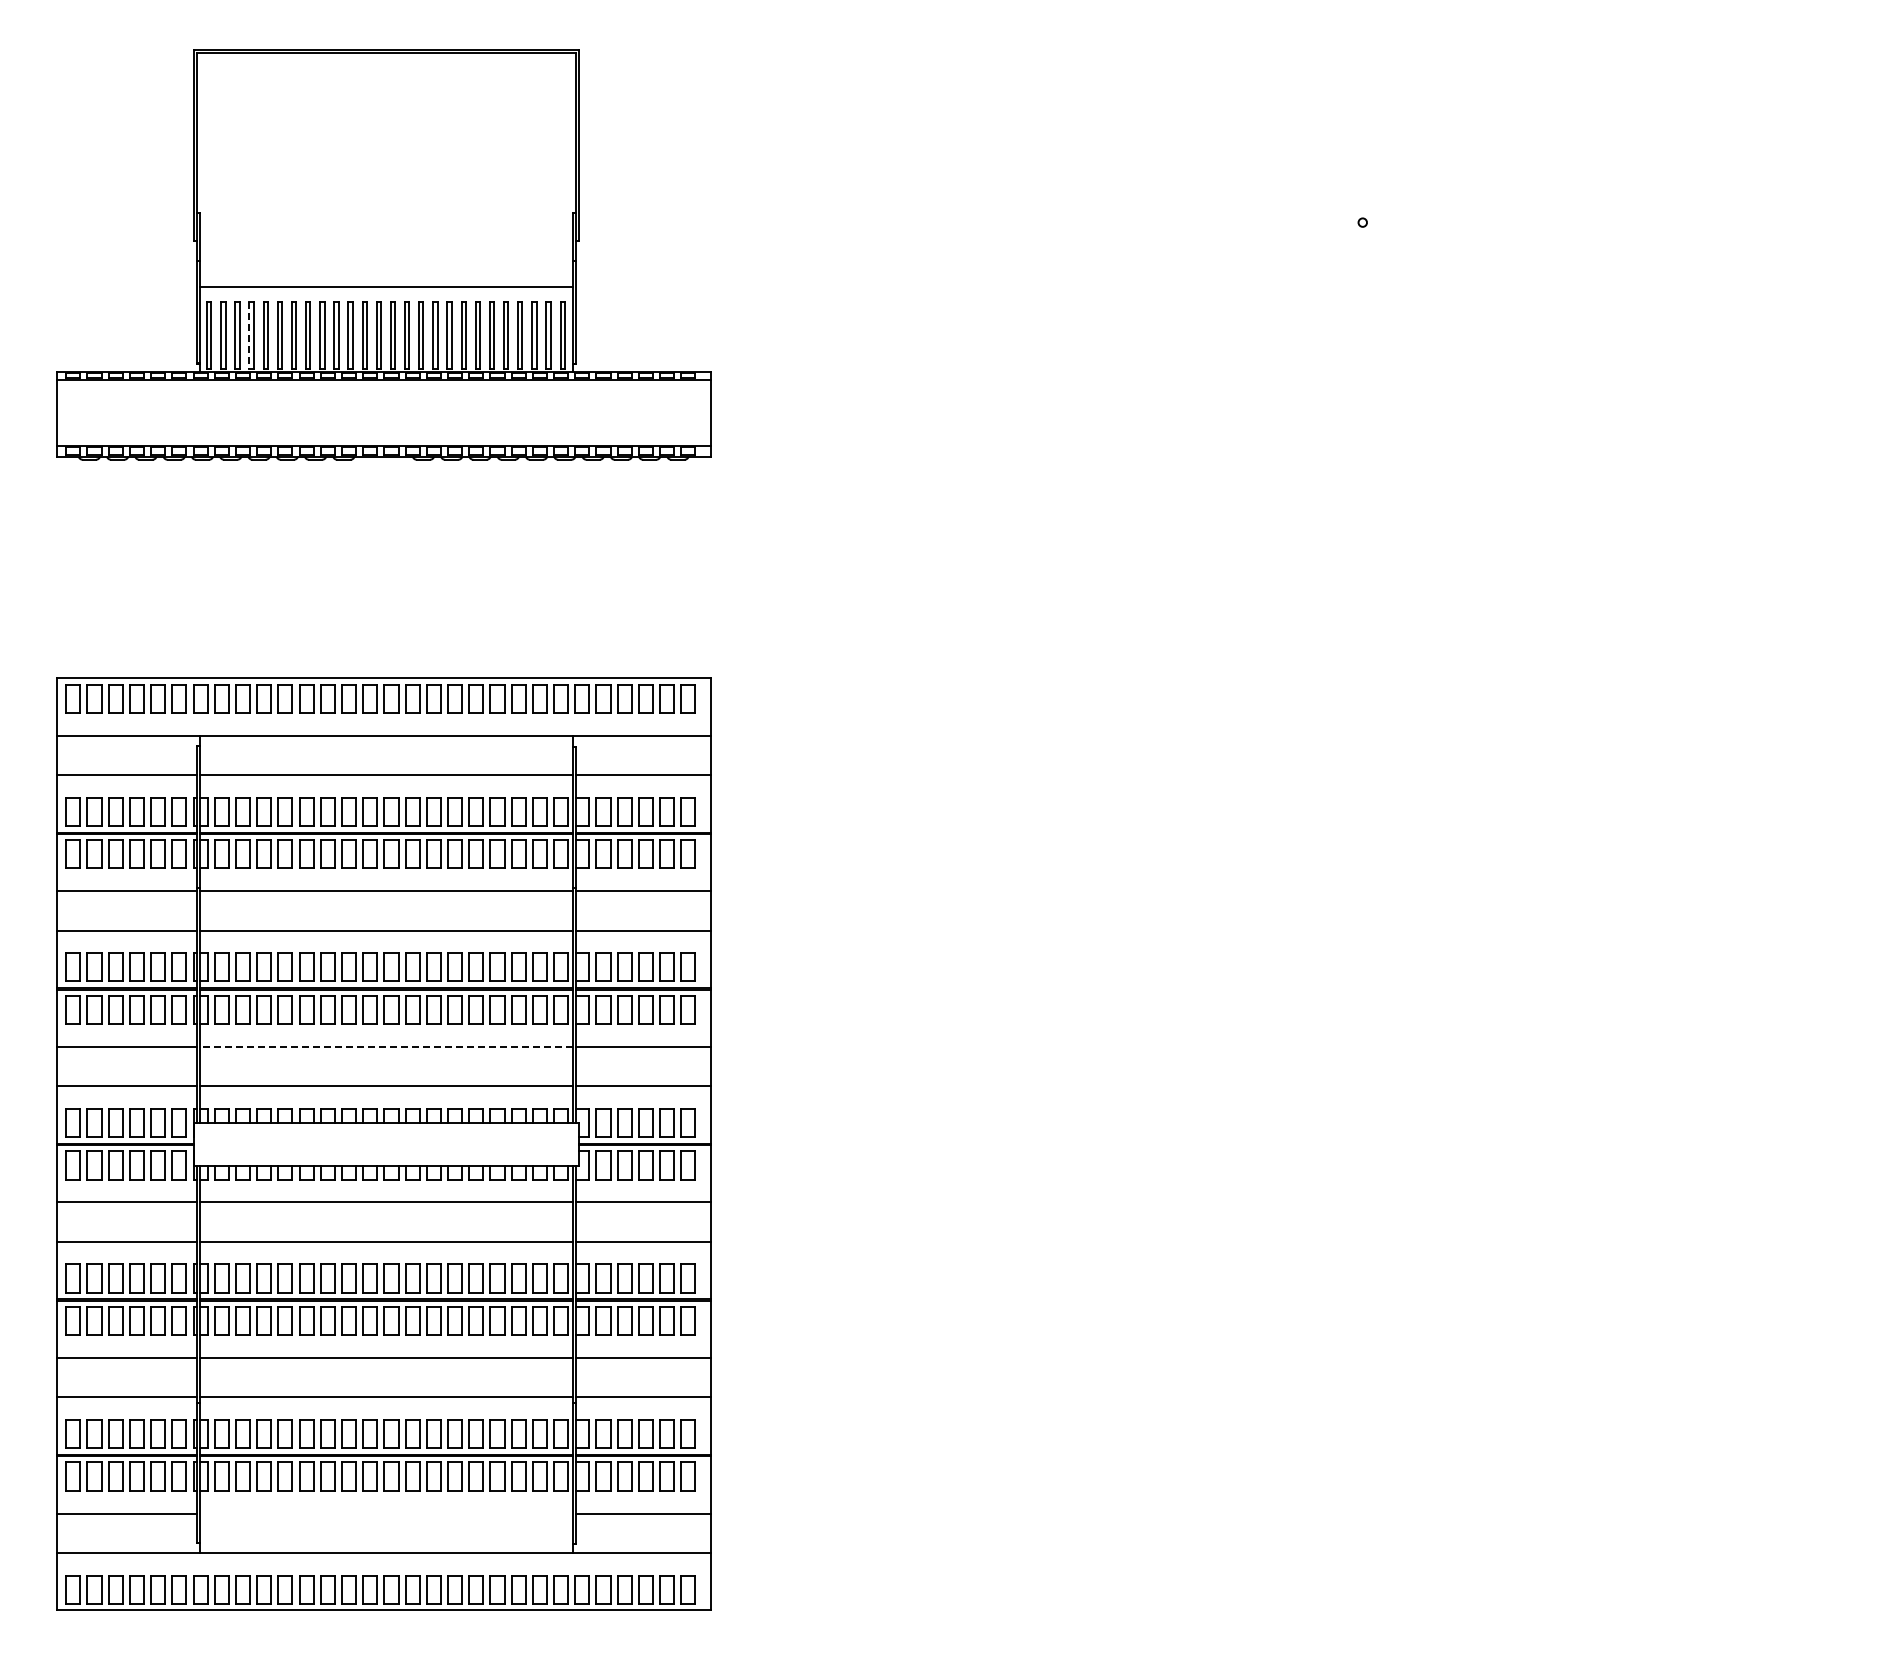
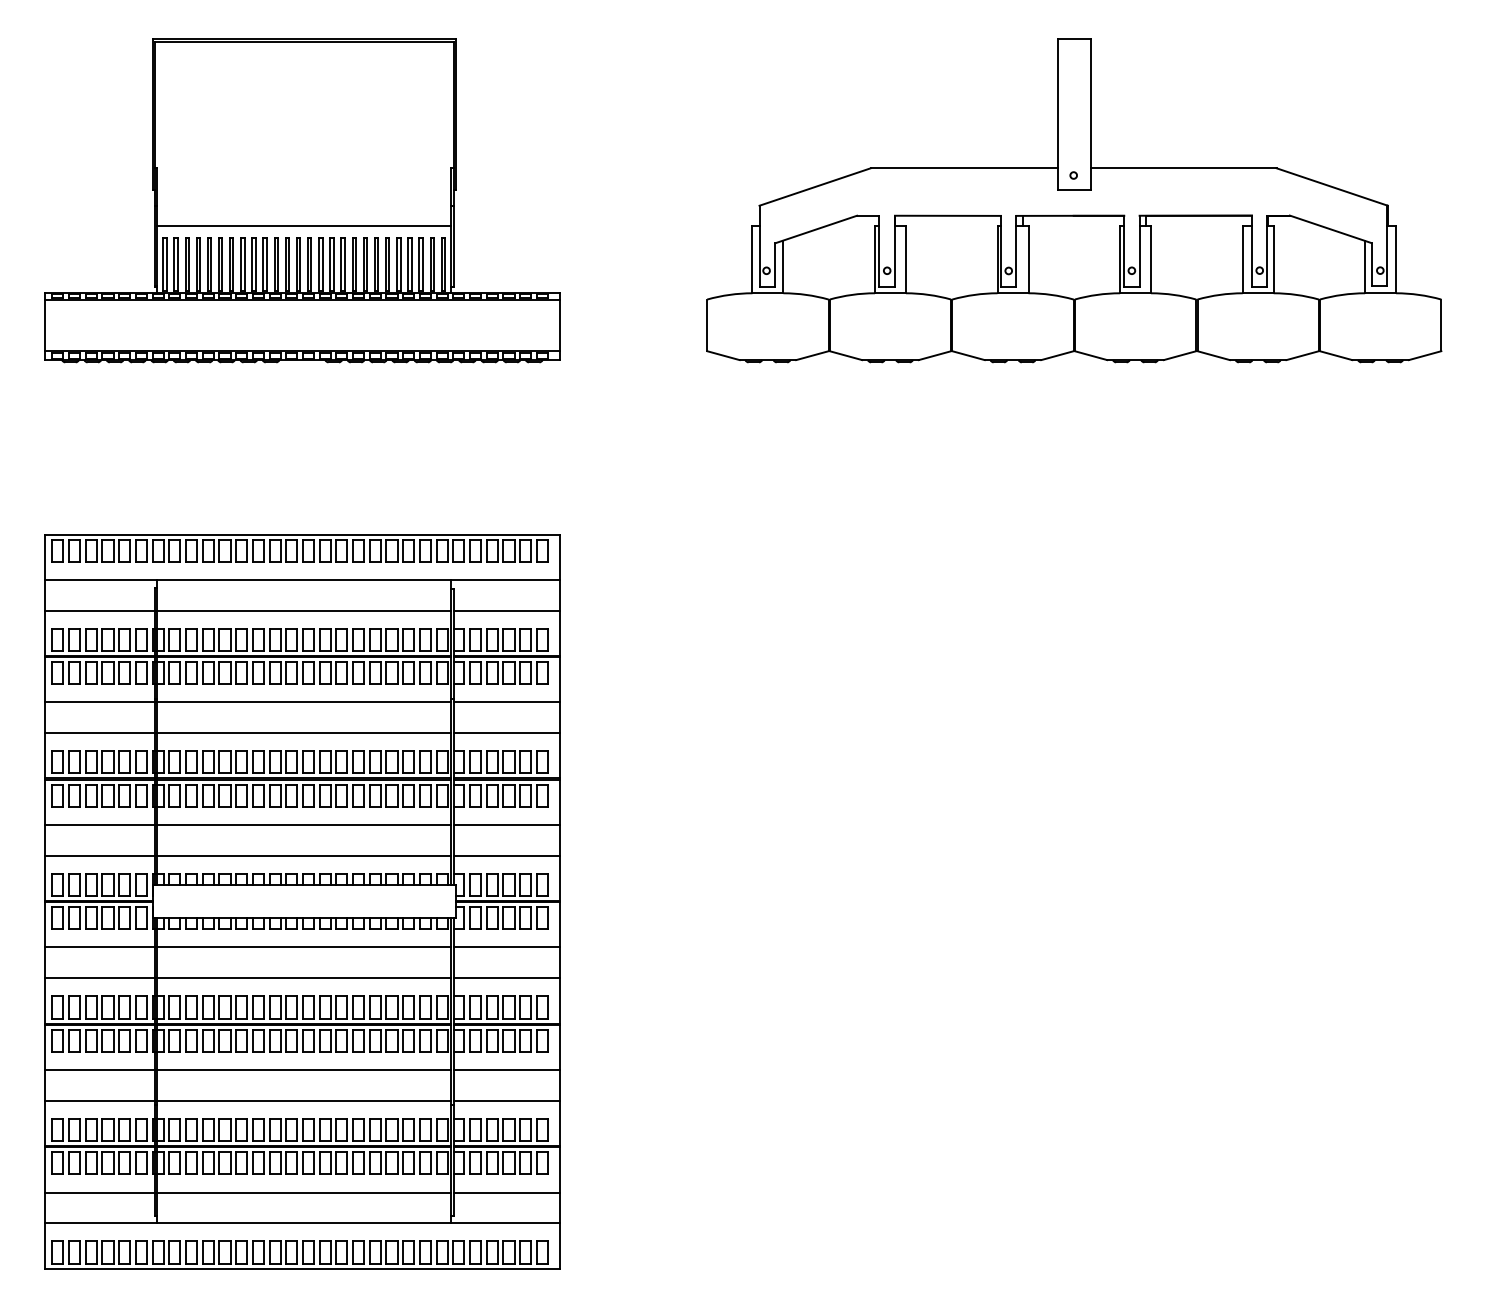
part: (1363, 254) -> (1074, 200), added
line: (249, 335) -> (196, 264), dashed -> solid
line: (386, 1046) -> (304, 824), dashed -> solid
line: (385, 1513) -> (303, 1192), added

